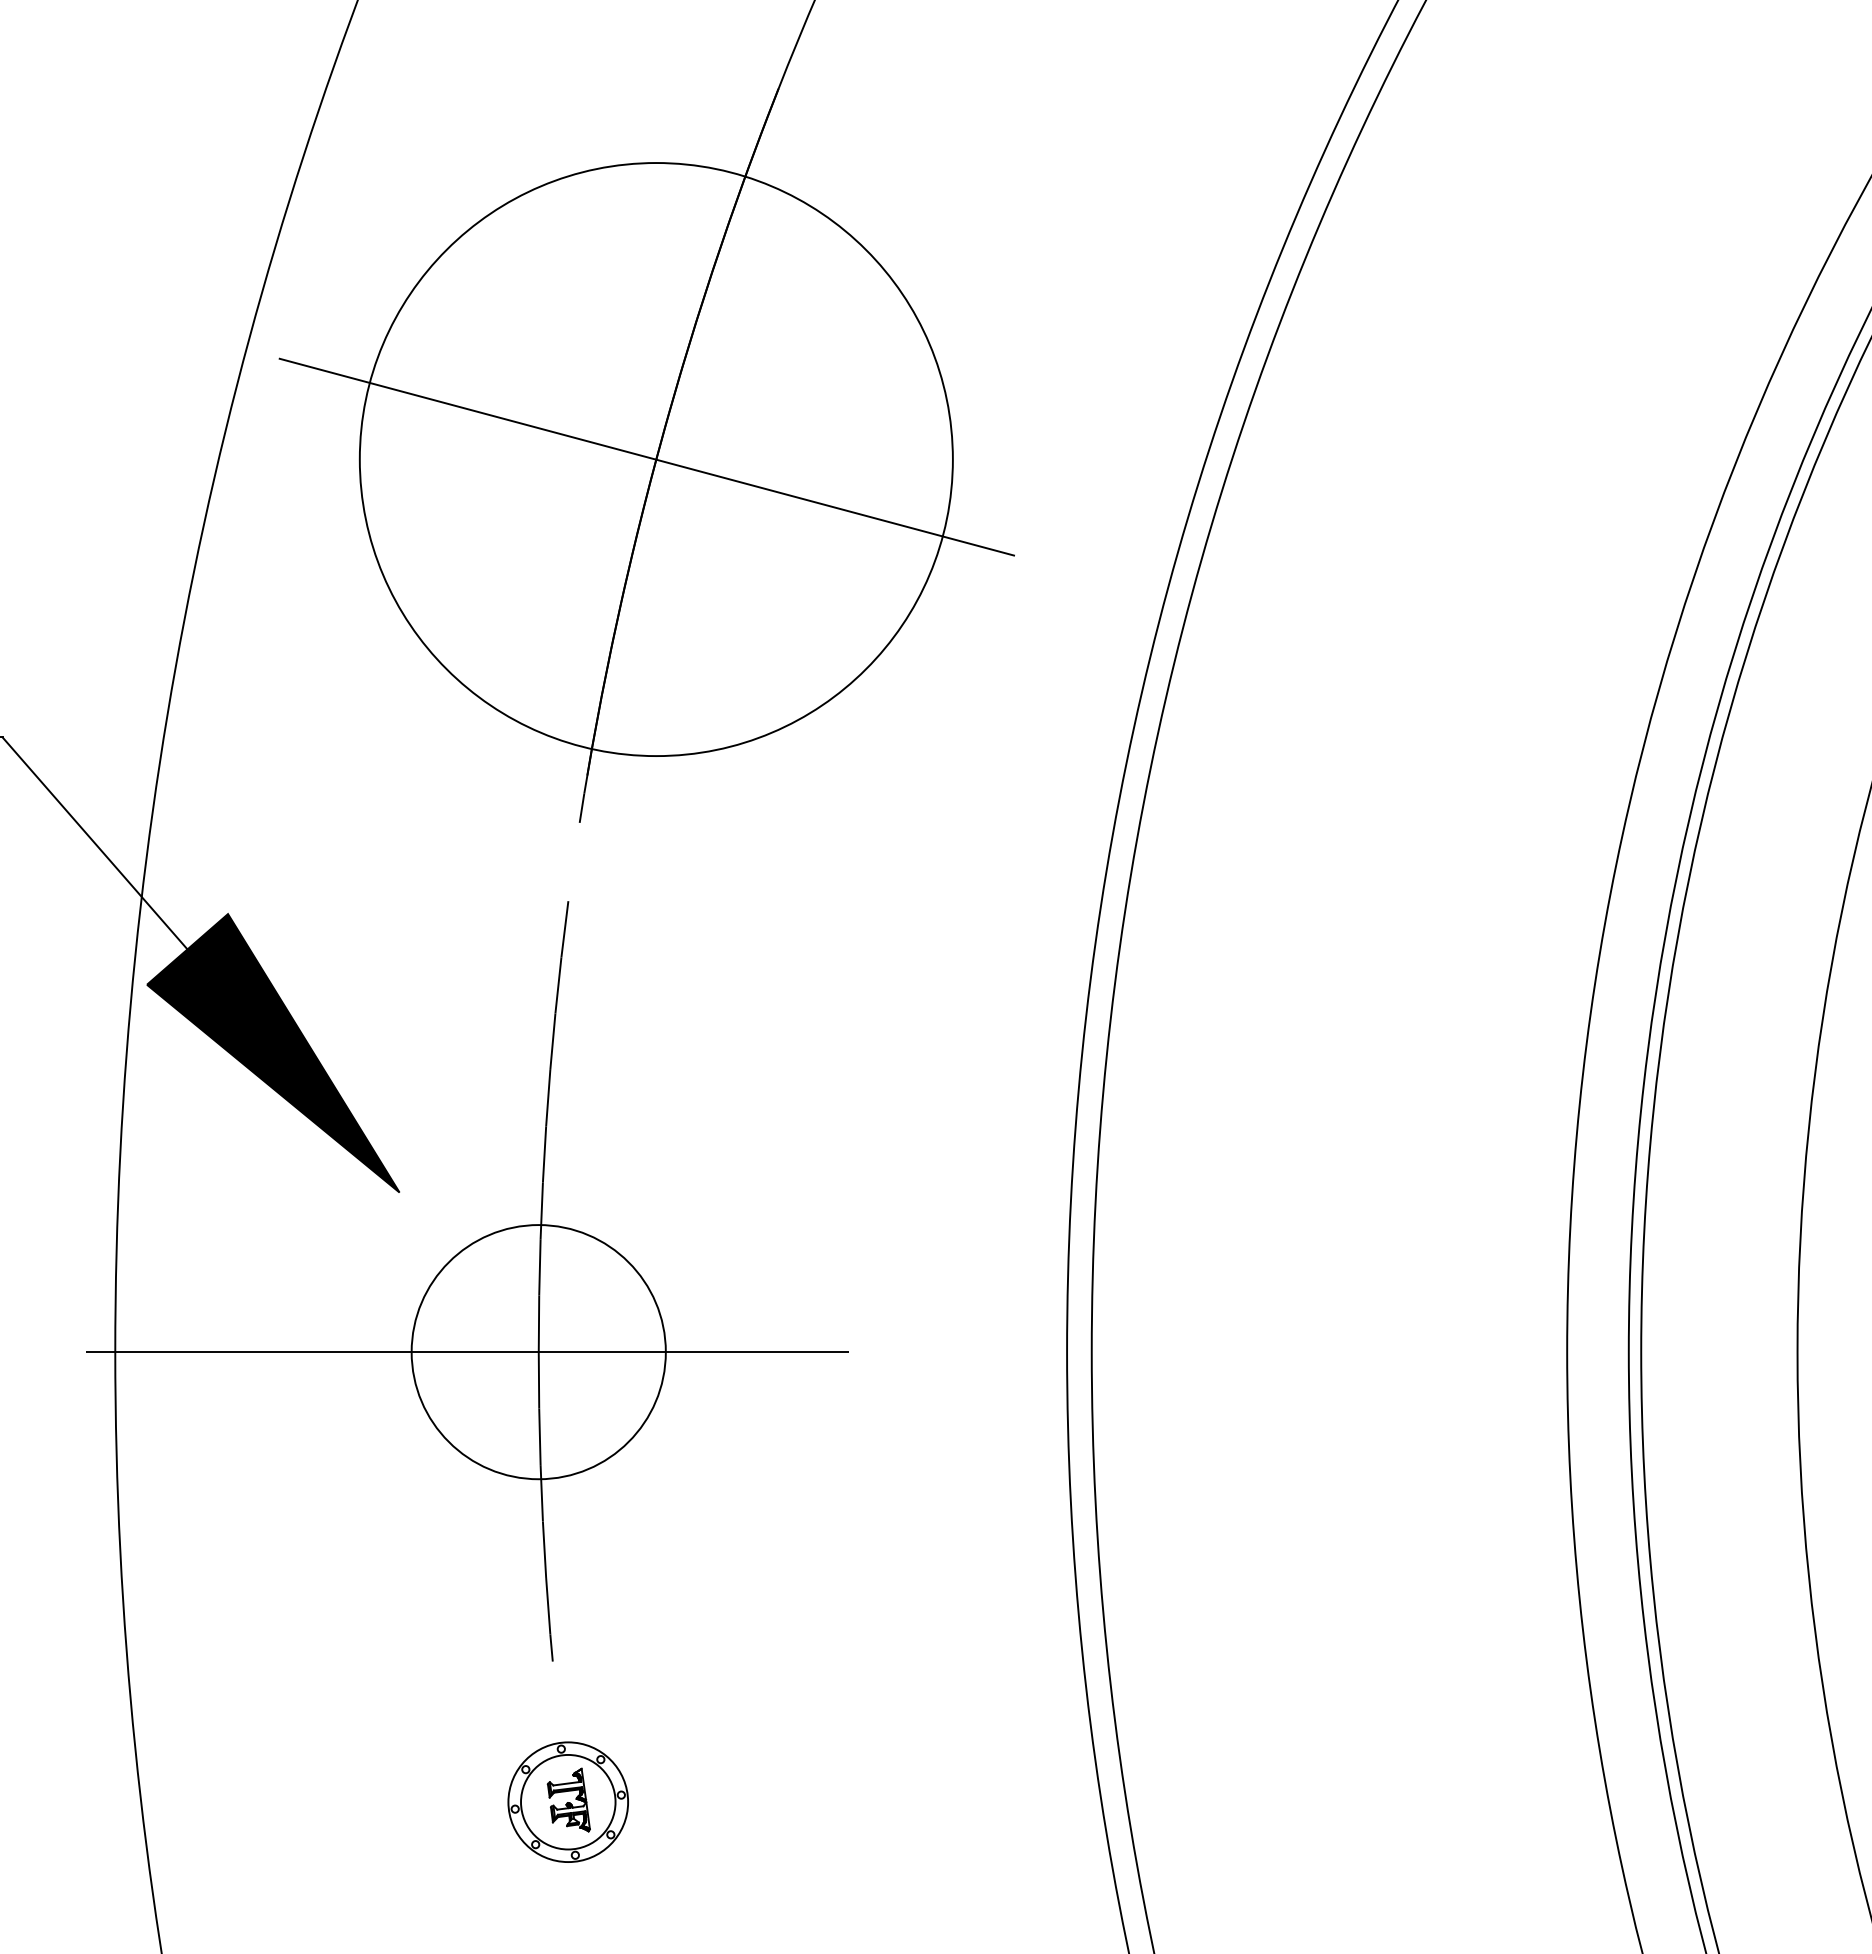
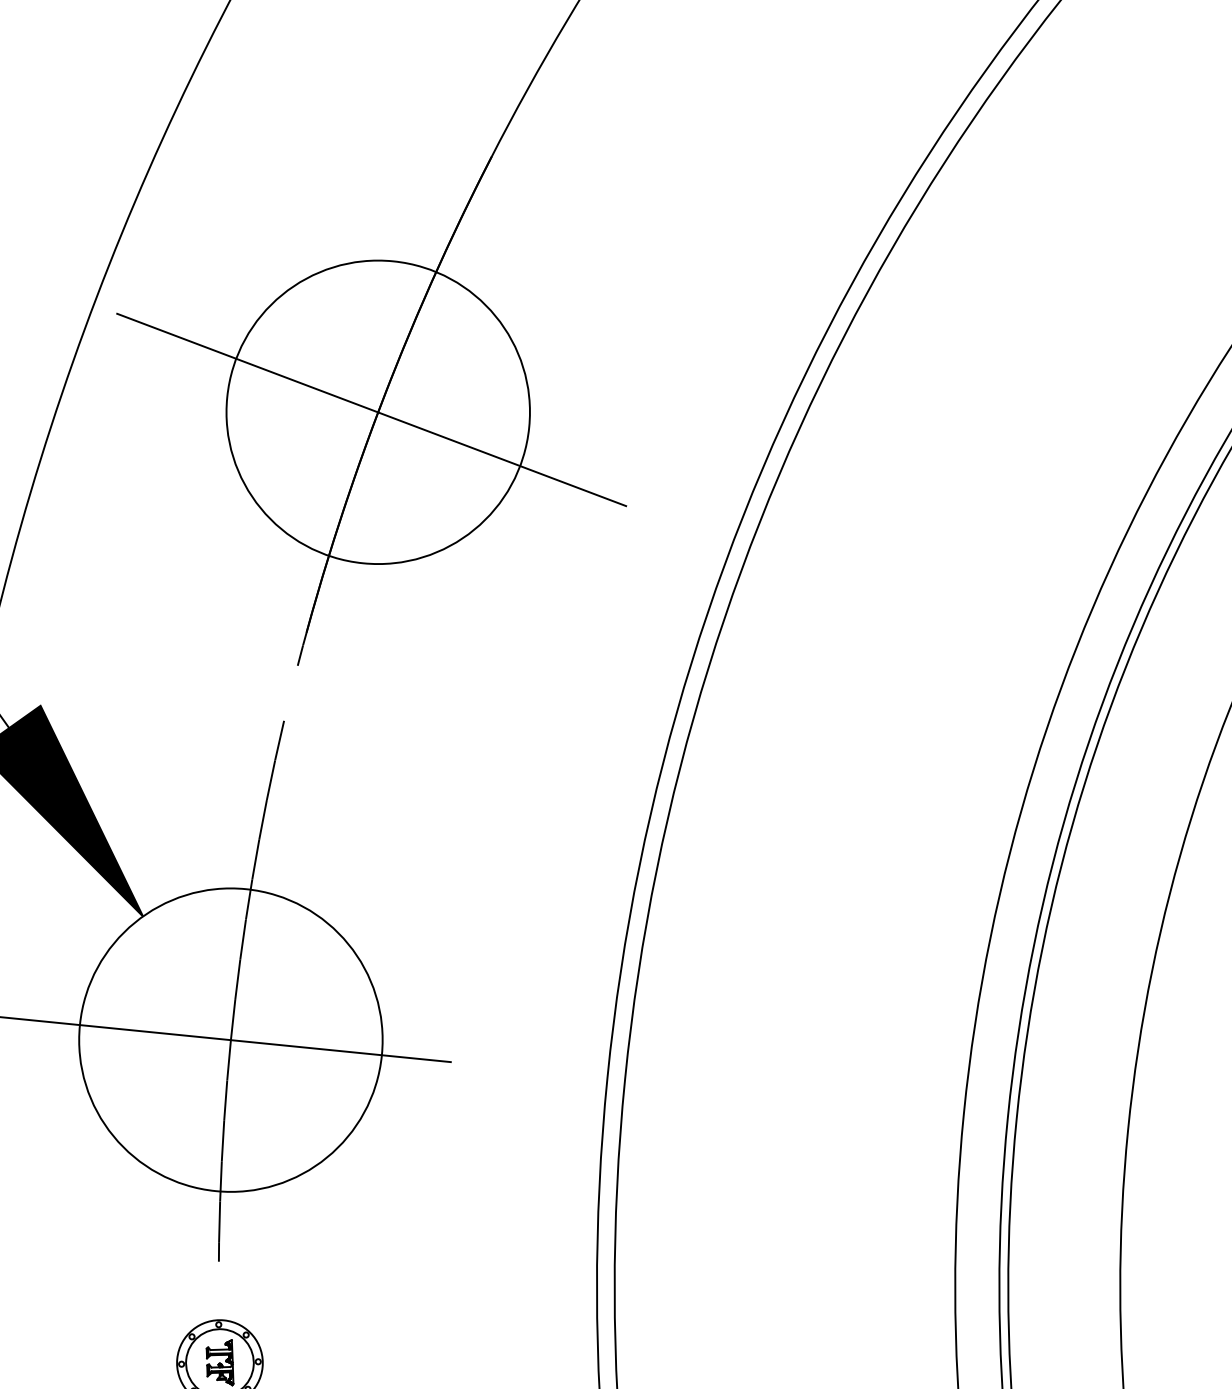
circle: (656, 459) -> (378, 412), size x0.71
circle: (538, 1351) -> (230, 1039), size x1.67

